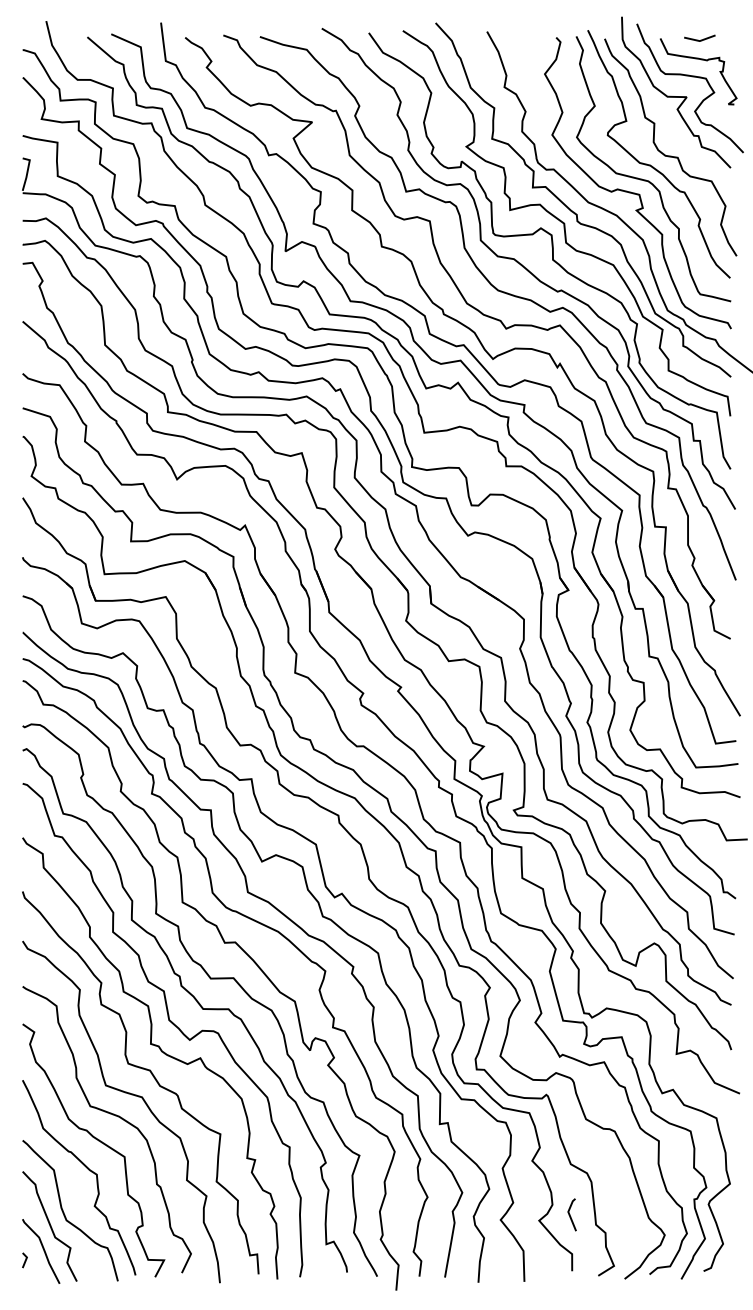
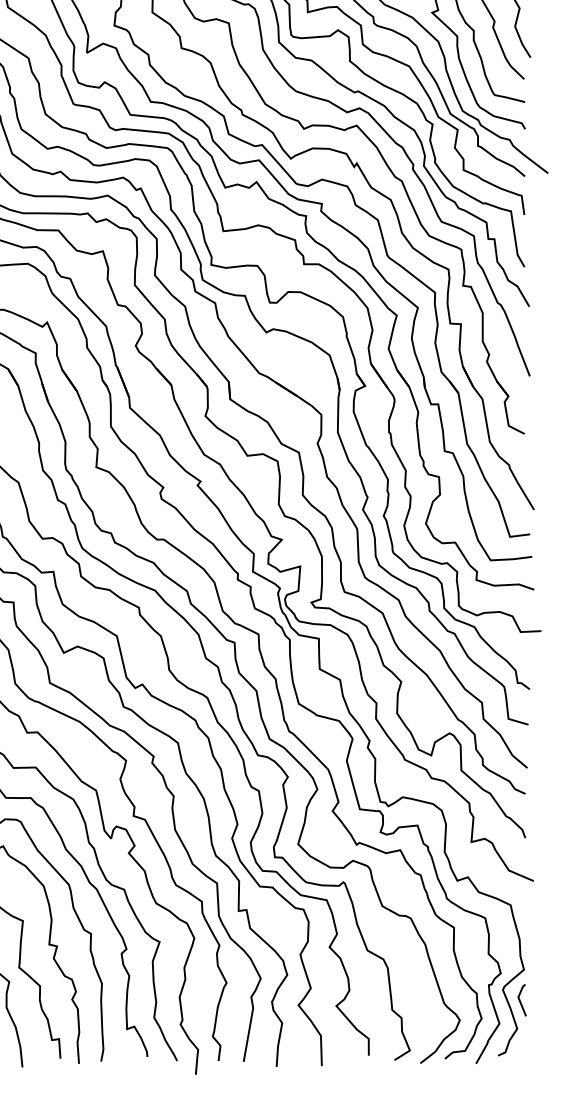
line: (570, 1214) -> (520, 999), moved

